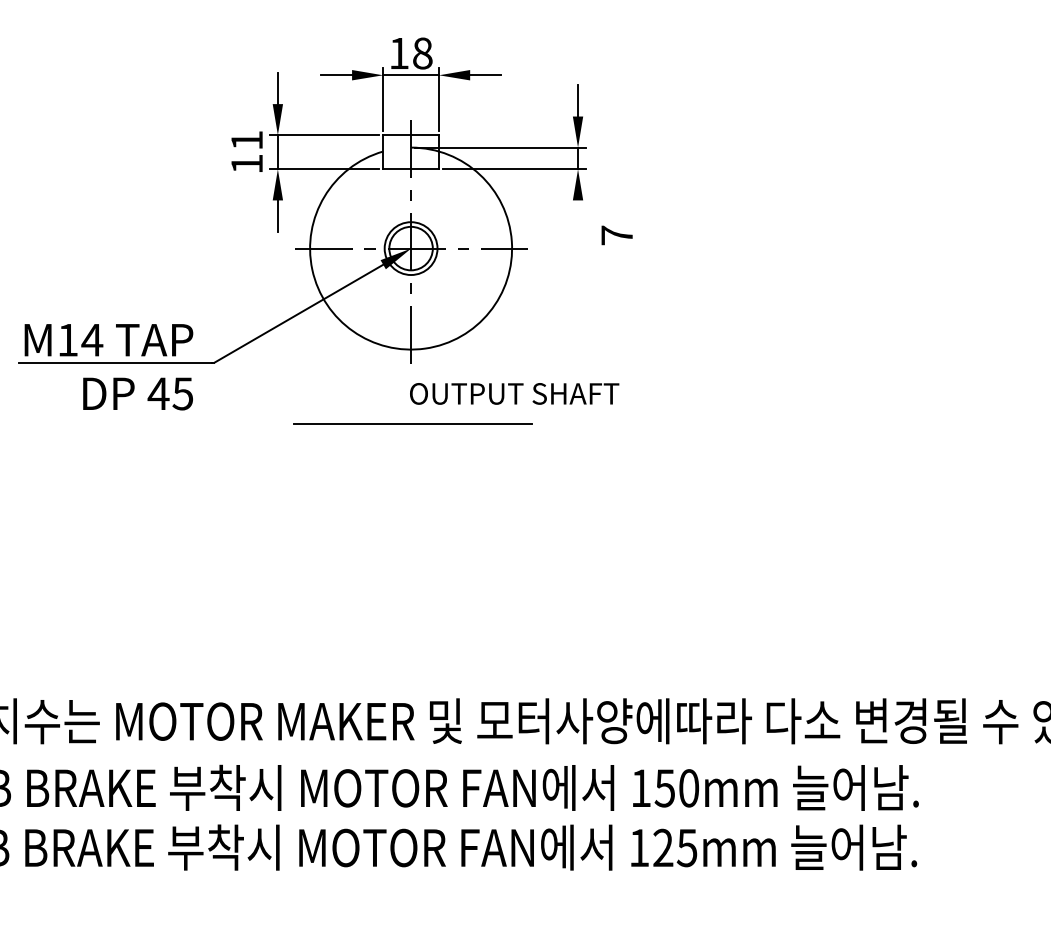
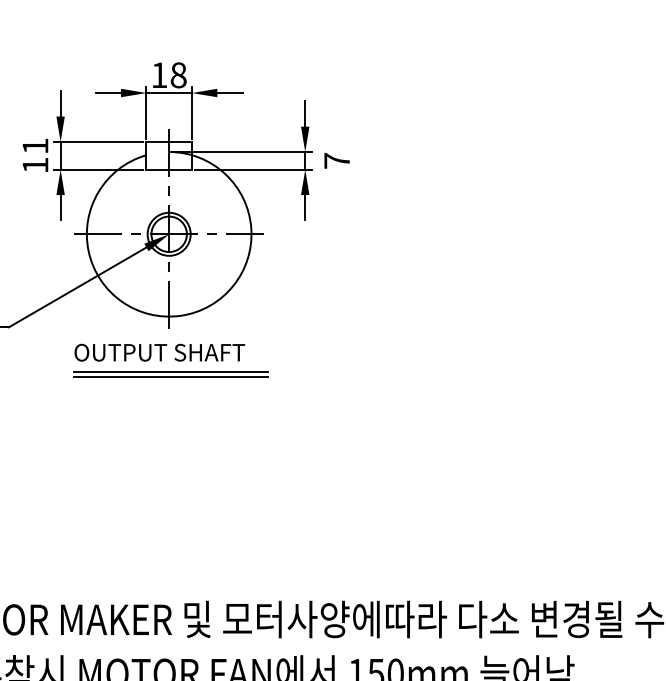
line: (578, 215) -> (305, 207), added
text: (616, 235) -> (336, 160), moved
text: (514, 393) -> (159, 352), moved
line: (412, 417) -> (170, 371), added

